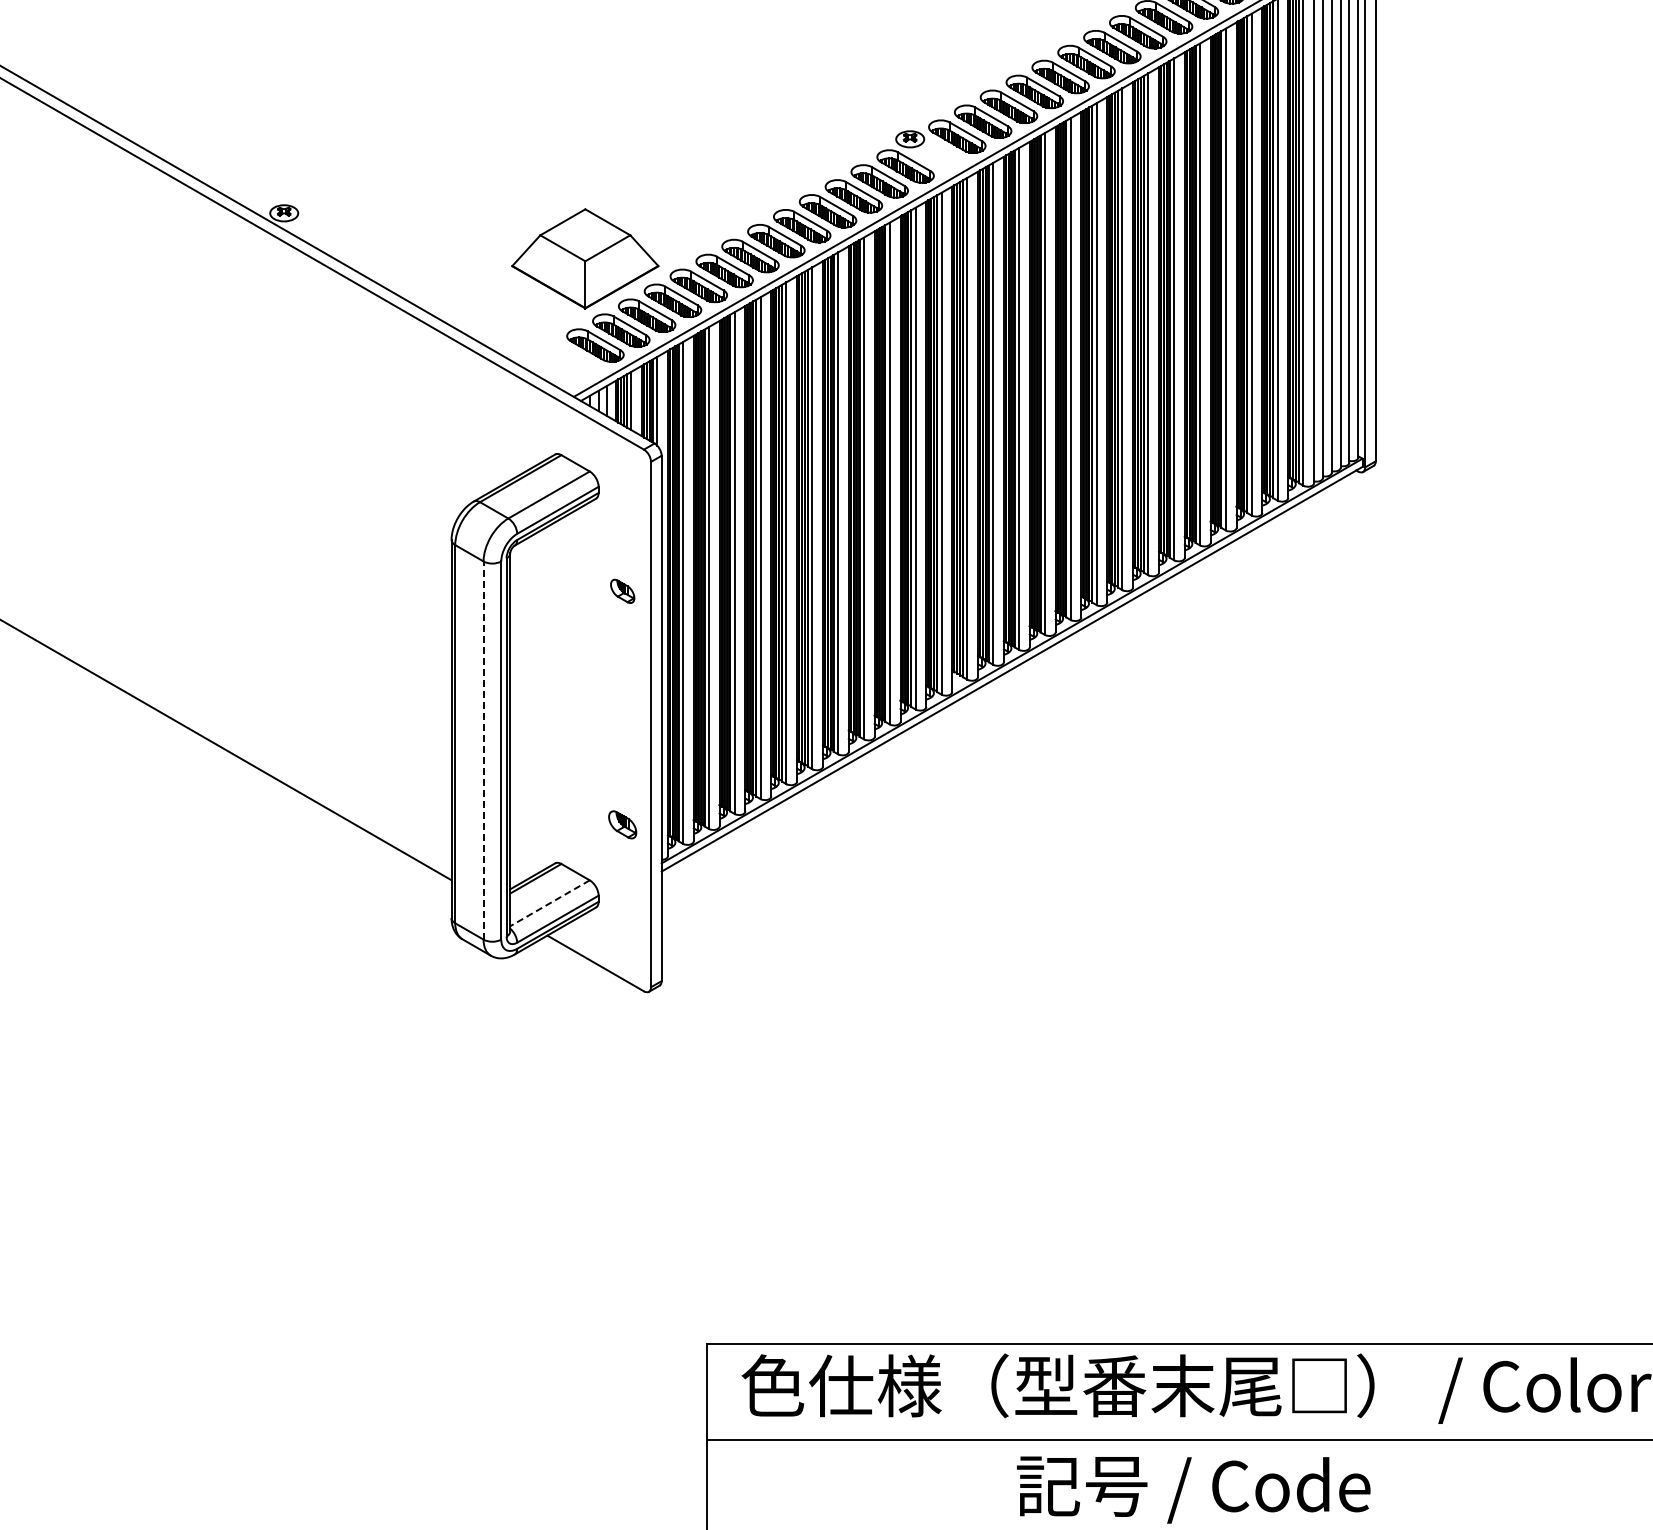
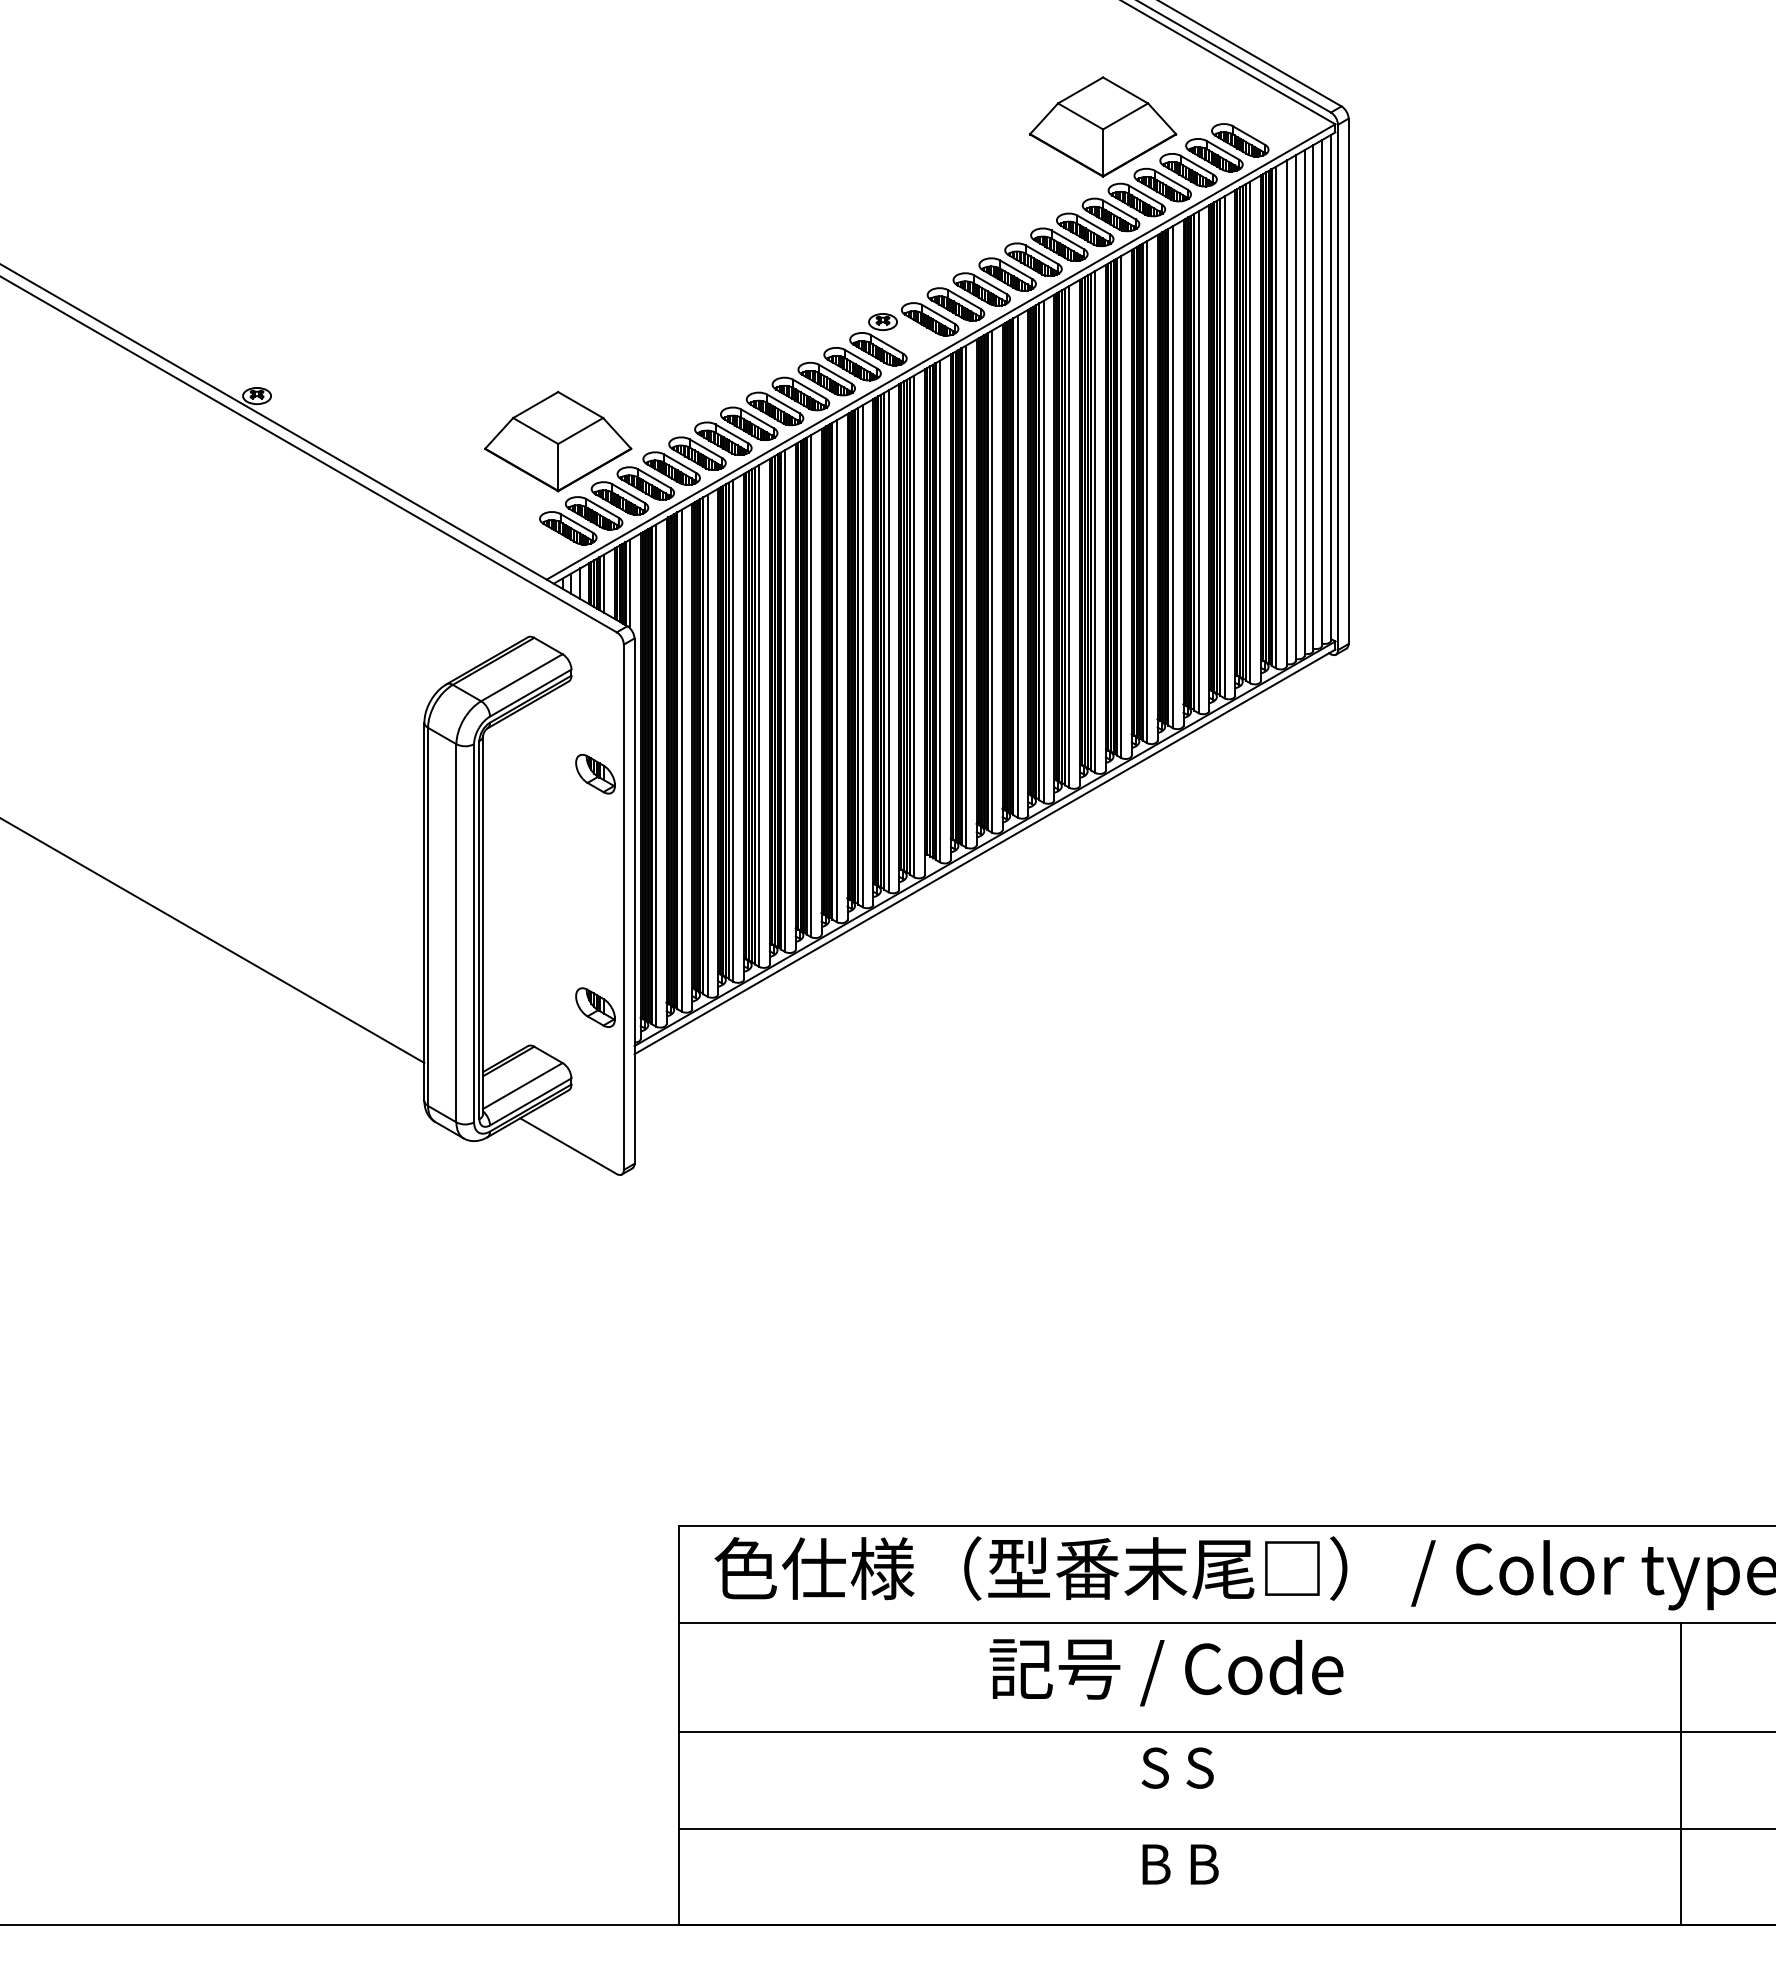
part: (622, 590) -> (595, 773), size x1.67
line: (483, 749) -> (456, 932), dashed -> solid
part: (622, 824) -> (595, 1007), size x1.43
line: (549, 903) -> (522, 1086), dashed -> solid

